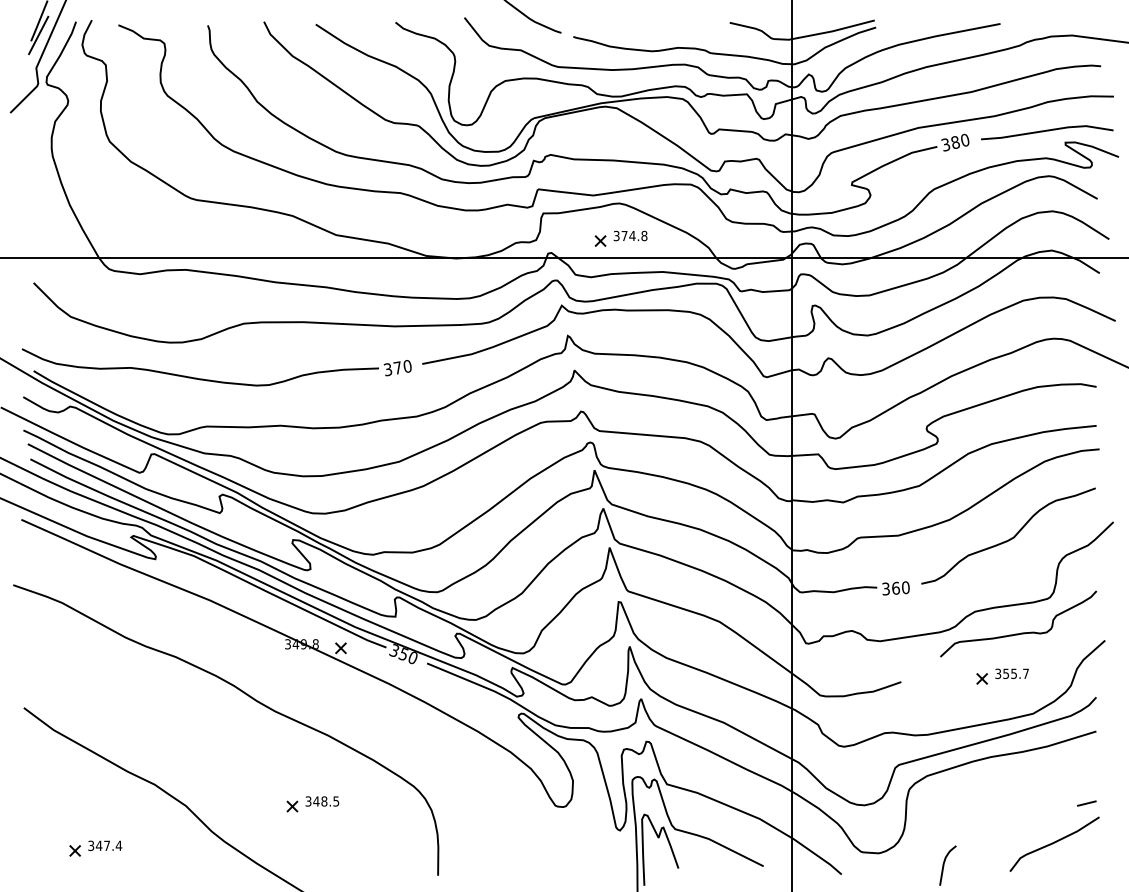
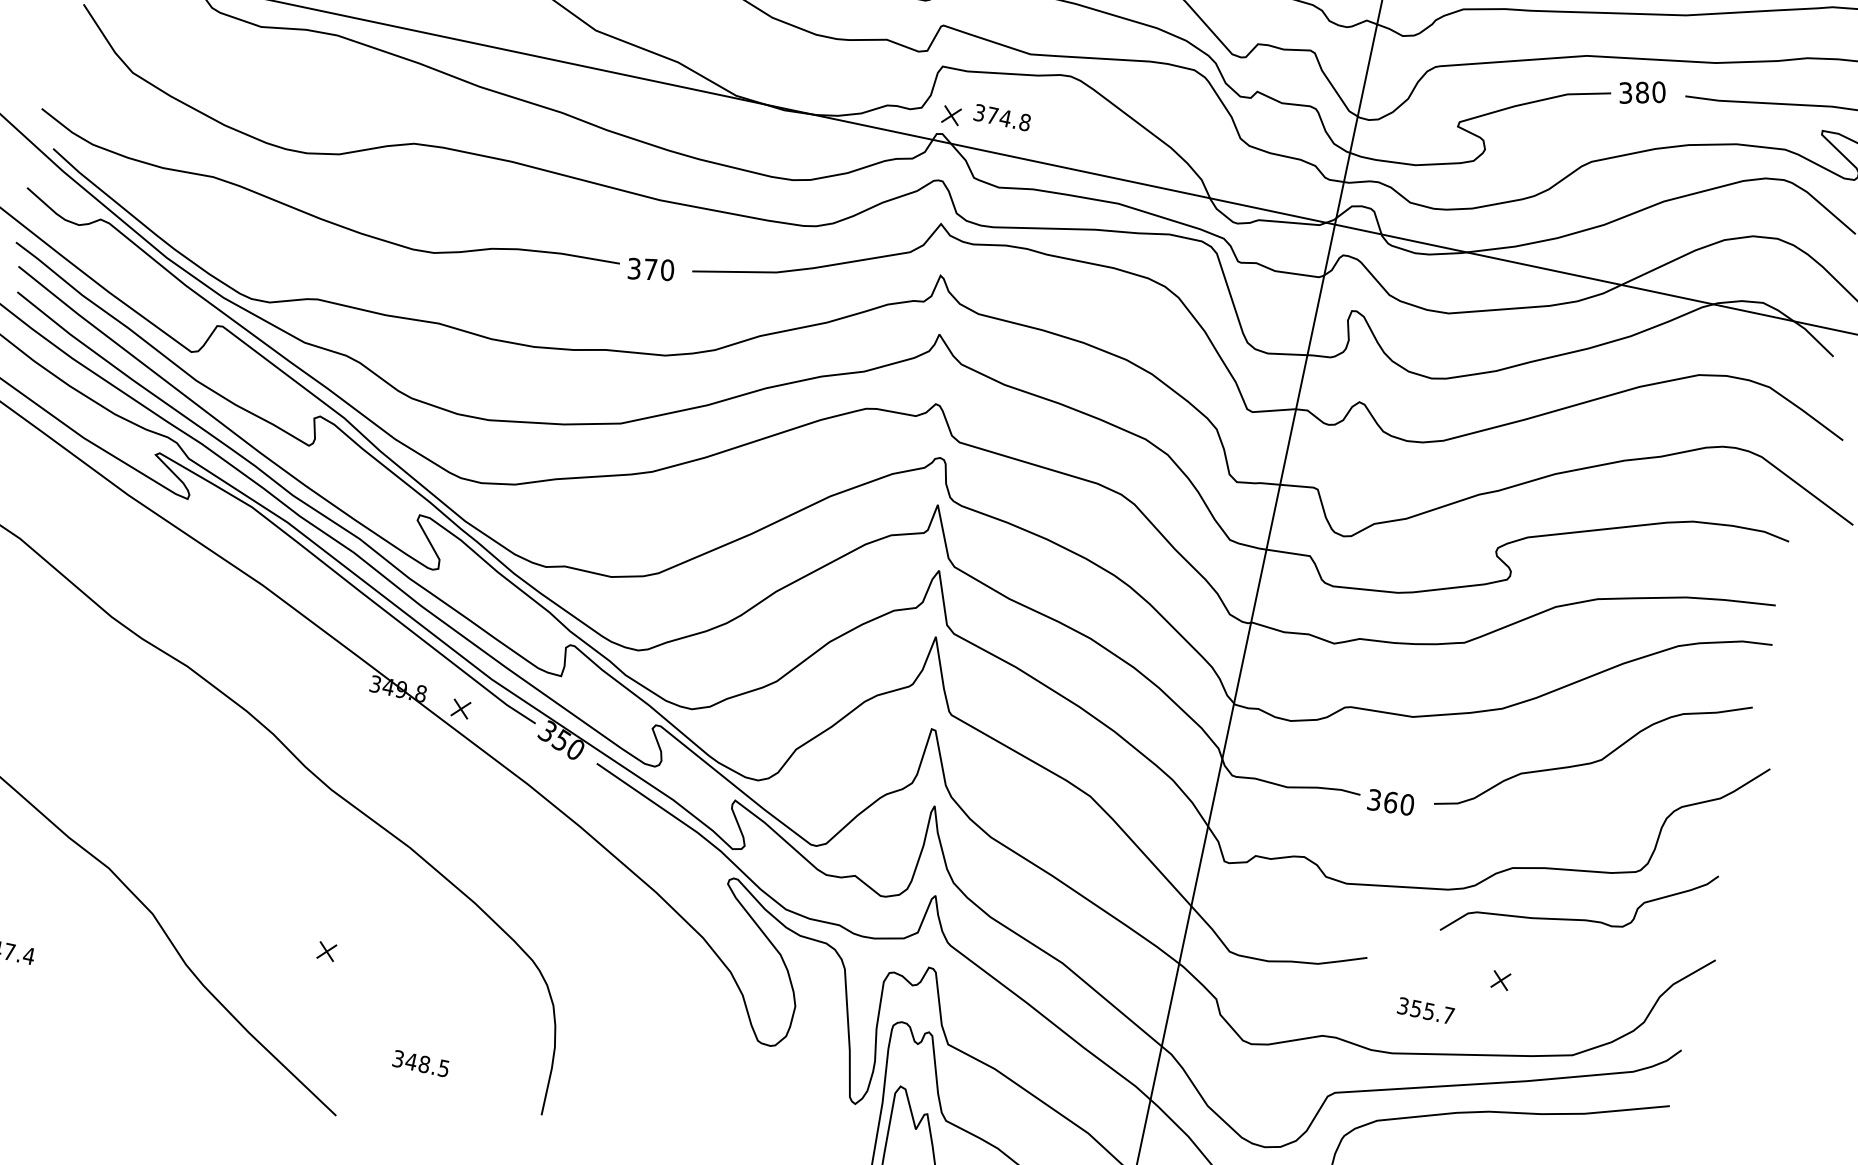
part: (620, 238) -> (985, 118), moved
text: (1011, 673) -> (1425, 1010), moved
text: (322, 801) -> (421, 1063), moved

